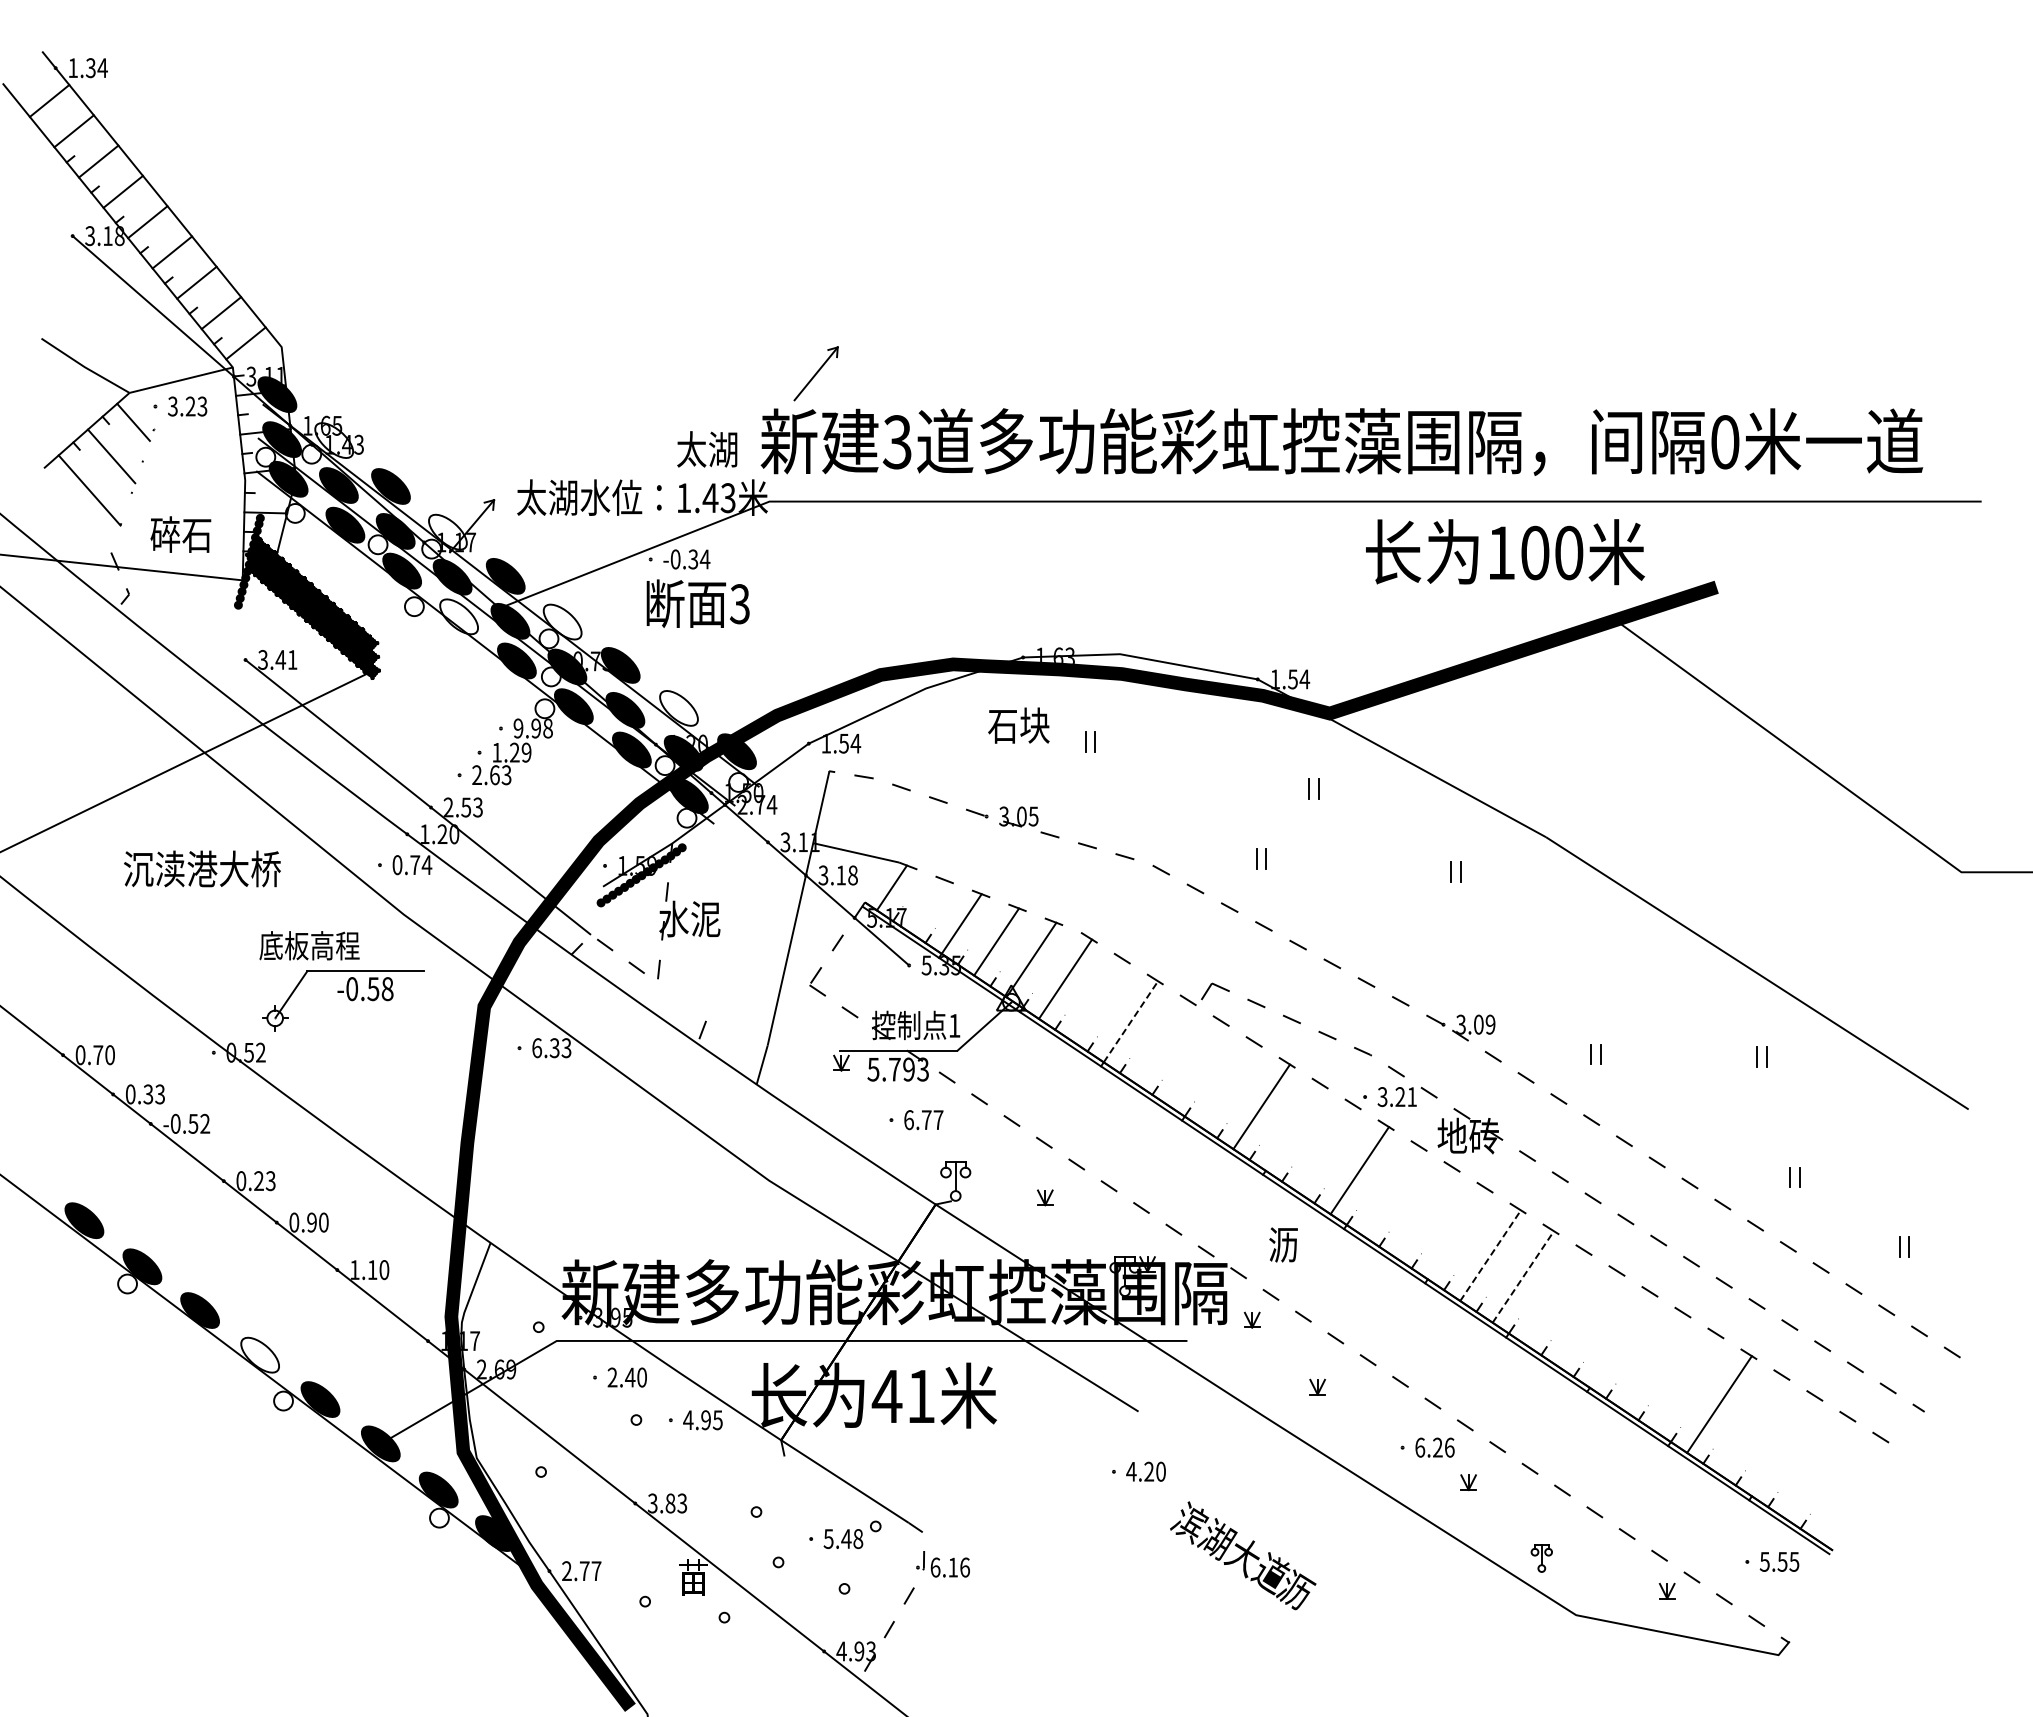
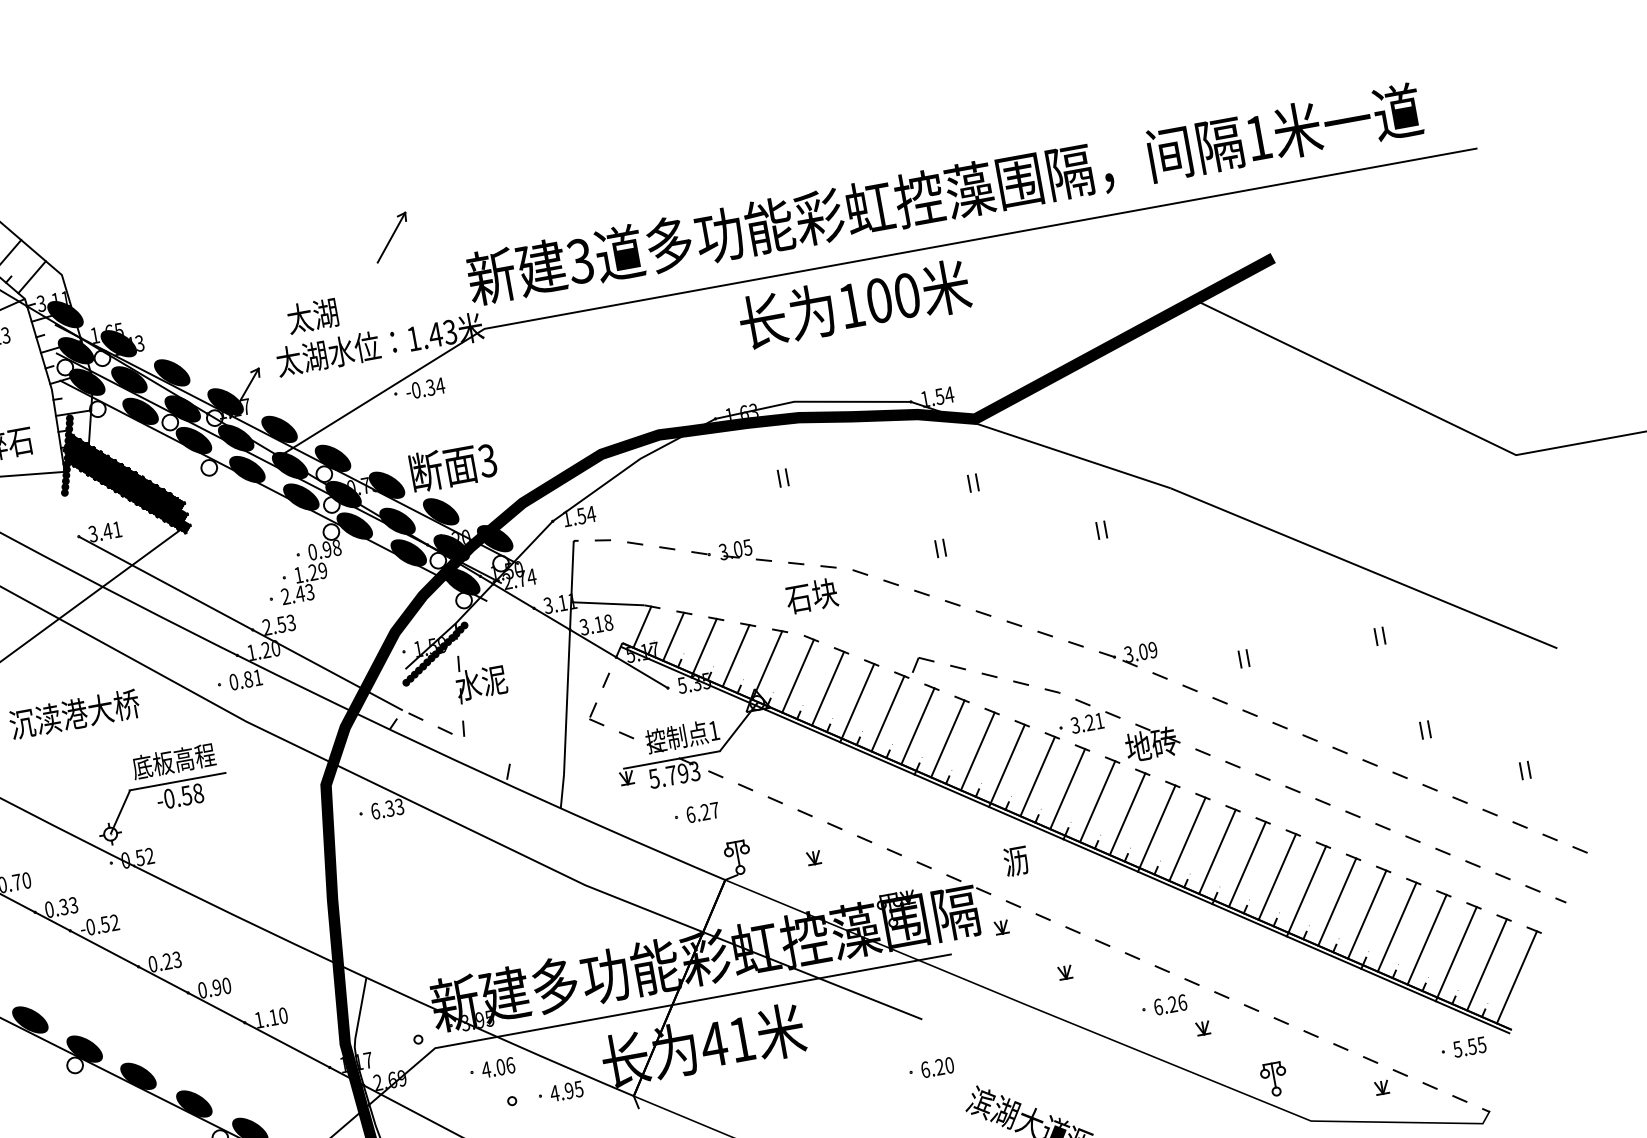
part: (815, 373) -> (390, 237), moved
fill: (334, 440) -> (119, 343), added
text: (1725, 442) -> (1258, 138), 0 -> 1
text: (707, 449) -> (312, 316), moved
fill: (447, 531) -> (225, 401), added
text: (1505, 552) -> (854, 304), moved
text: (697, 603) -> (452, 466), moved
fill: (459, 616) -> (247, 469), added
fill: (562, 621) -> (332, 457), added
fill: (678, 708) -> (440, 511), added
text: (1018, 725) -> (811, 596), moved
text: (518, 728) -> (312, 552), 9.98 -> 0.98
text: (494, 775) -> (300, 594), 2.63 -> 2.43
text: (421, 865) -> (253, 678), 0.74 -> 0.81
line: (926, 905) -> (673, 636), added
part: (343, 1000) -> (163, 809), moved
line: (1098, 1000) -> (828, 688), added
line: (1130, 1021) -> (857, 701), dashed -> solid
line: (1163, 1043) -> (887, 714), added
line: (1196, 1063) -> (917, 725), added
line: (1229, 1085) -> (948, 738), added
text: (926, 1119) -> (705, 811), 6.77 -> 6.27
line: (1294, 1127) -> (1007, 763), added
line: (1327, 1149) -> (1038, 776), added
line: (1392, 1191) -> (1097, 801), added
line: (1424, 1212) -> (1126, 813), added
line: (1457, 1234) -> (1157, 826), added
line: (1490, 1255) -> (1187, 839), dashed -> solid
line: (1523, 1276) -> (1217, 851), dashed -> solid
line: (1555, 1298) -> (1247, 864), added
line: (1588, 1319) -> (1277, 877), added
line: (1620, 1340) -> (1306, 889), added
fill: (260, 1354) -> (194, 1103), added
line: (1653, 1361) -> (1336, 901), added
text: (627, 1377) -> (498, 1067), 2.40 -> 4.06
line: (1686, 1383) -> (1366, 914), added
line: (1751, 1425) -> (1426, 939), added
line: (1784, 1446) -> (1456, 951), added
line: (1817, 1467) -> (1486, 964), added
text: (1131, 1471) -> (925, 1069), 4.20 -> 6.20
line: (1849, 1489) -> (1516, 977), added
part: (1541, 1558) -> (1274, 1079), size x1.43

